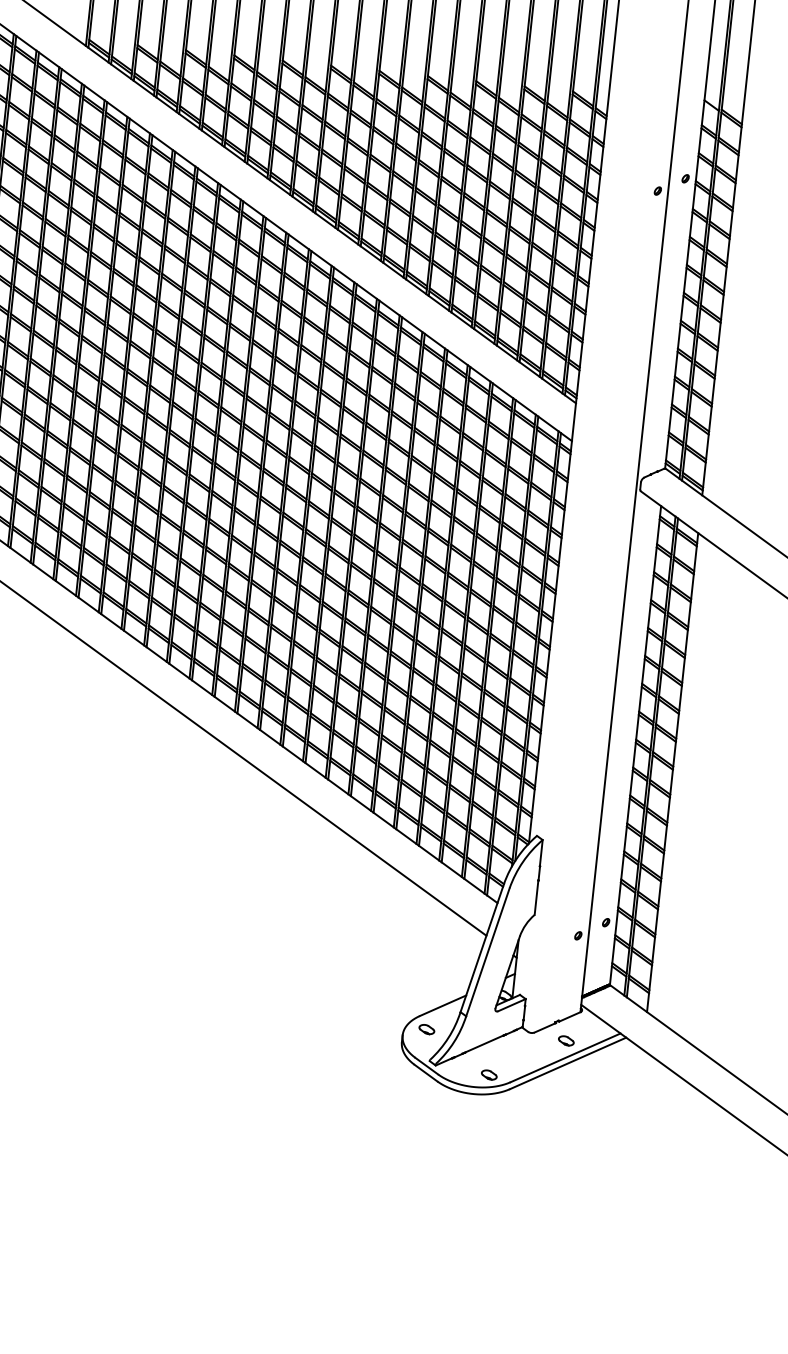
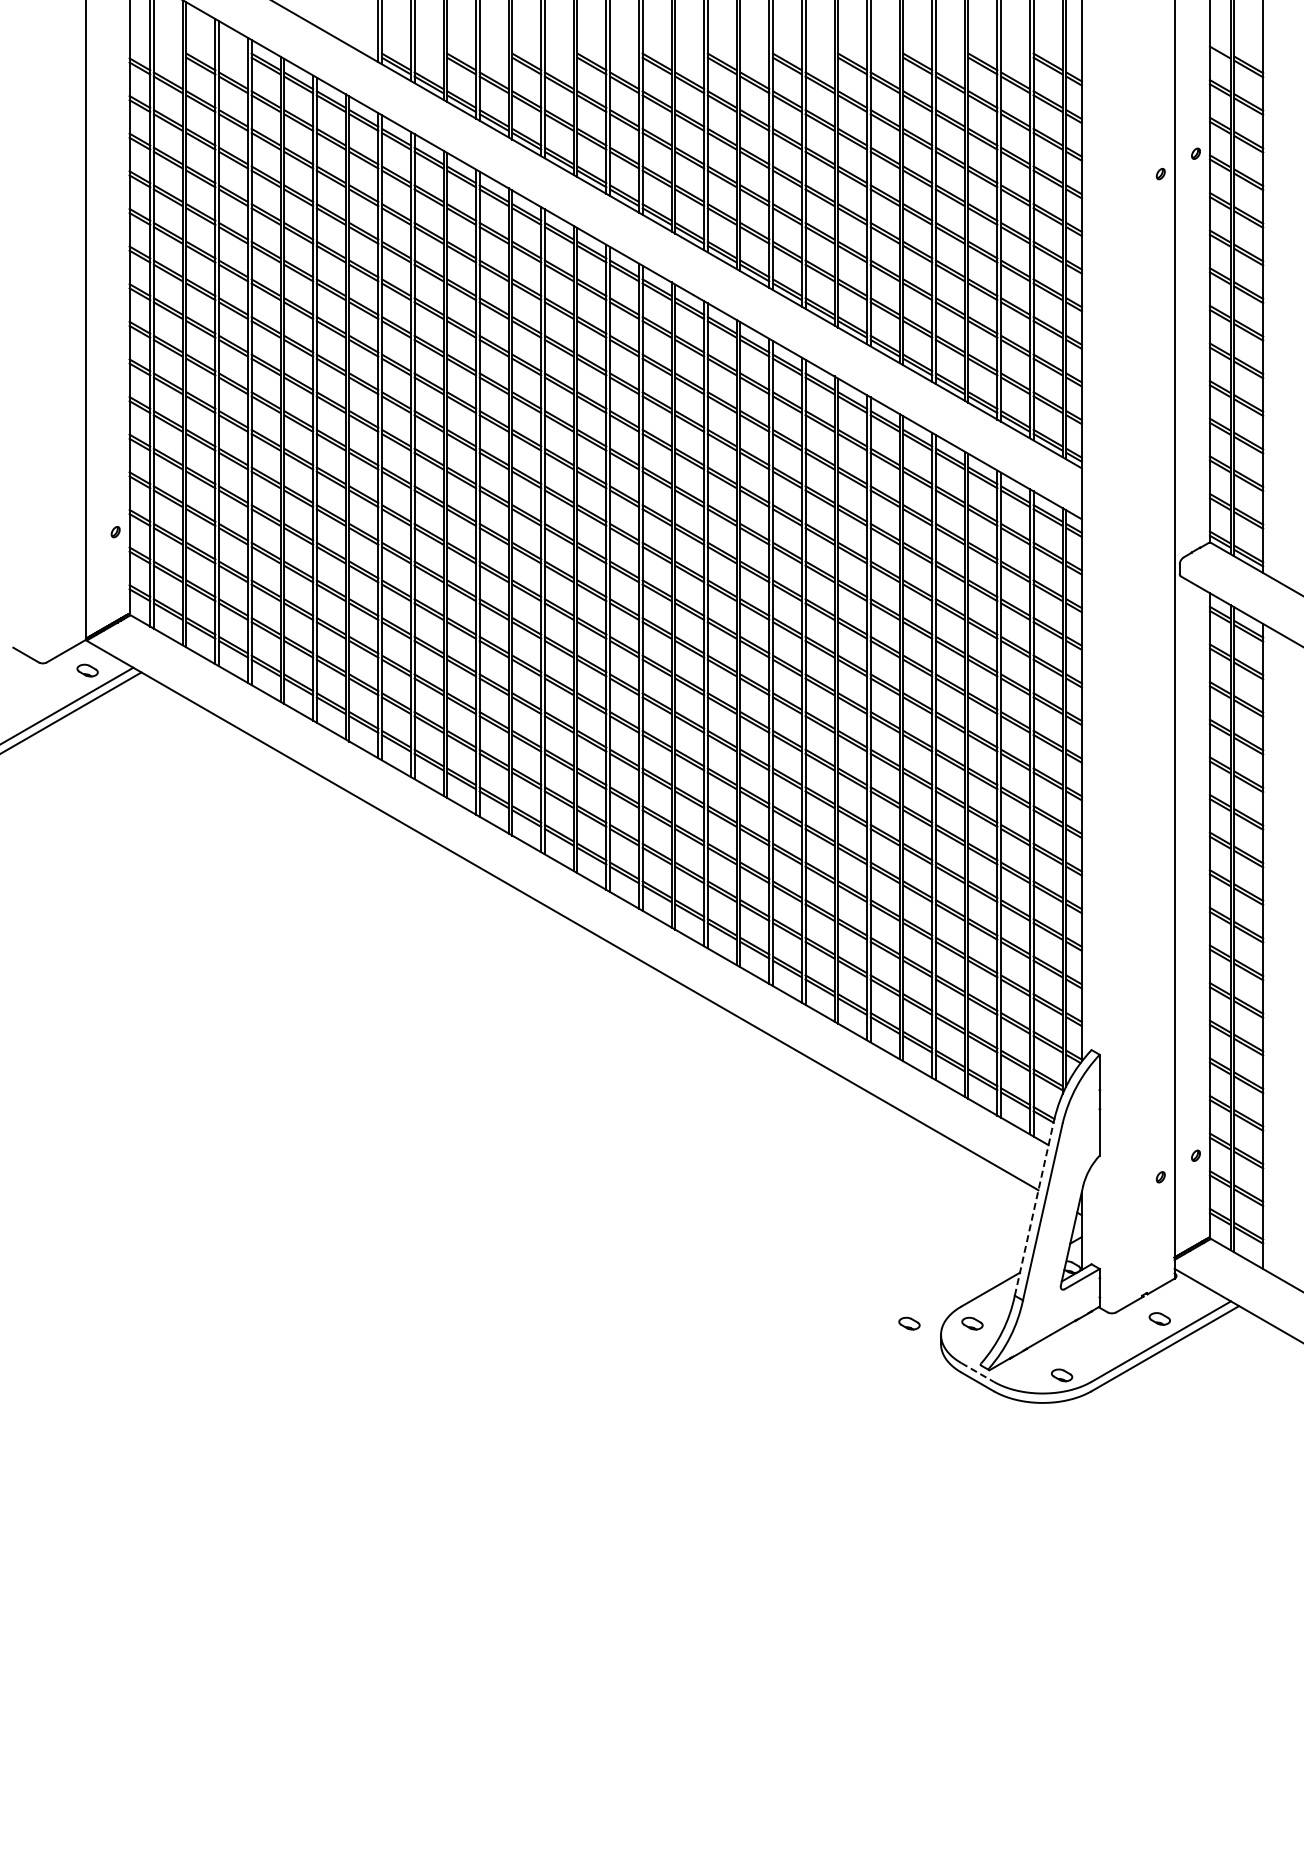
line: (482, 948) -> (1034, 1207), solid -> dashed
part: (380, 1024) -> (909, 1323), added
line: (426, 1066) -> (977, 1372), solid -> dashed

